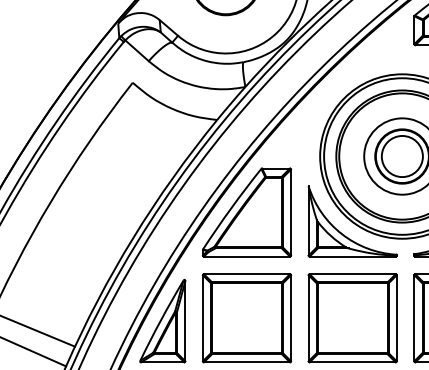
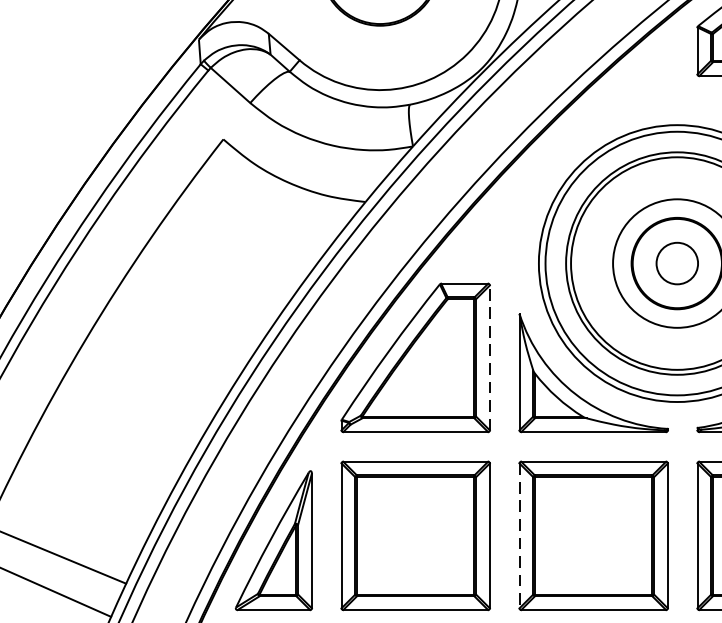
circle: (401, 156) -> (675, 263), size x0.6
line: (291, 212) -> (490, 357), solid -> dashed
line: (308, 318) -> (519, 536), solid -> dashed

